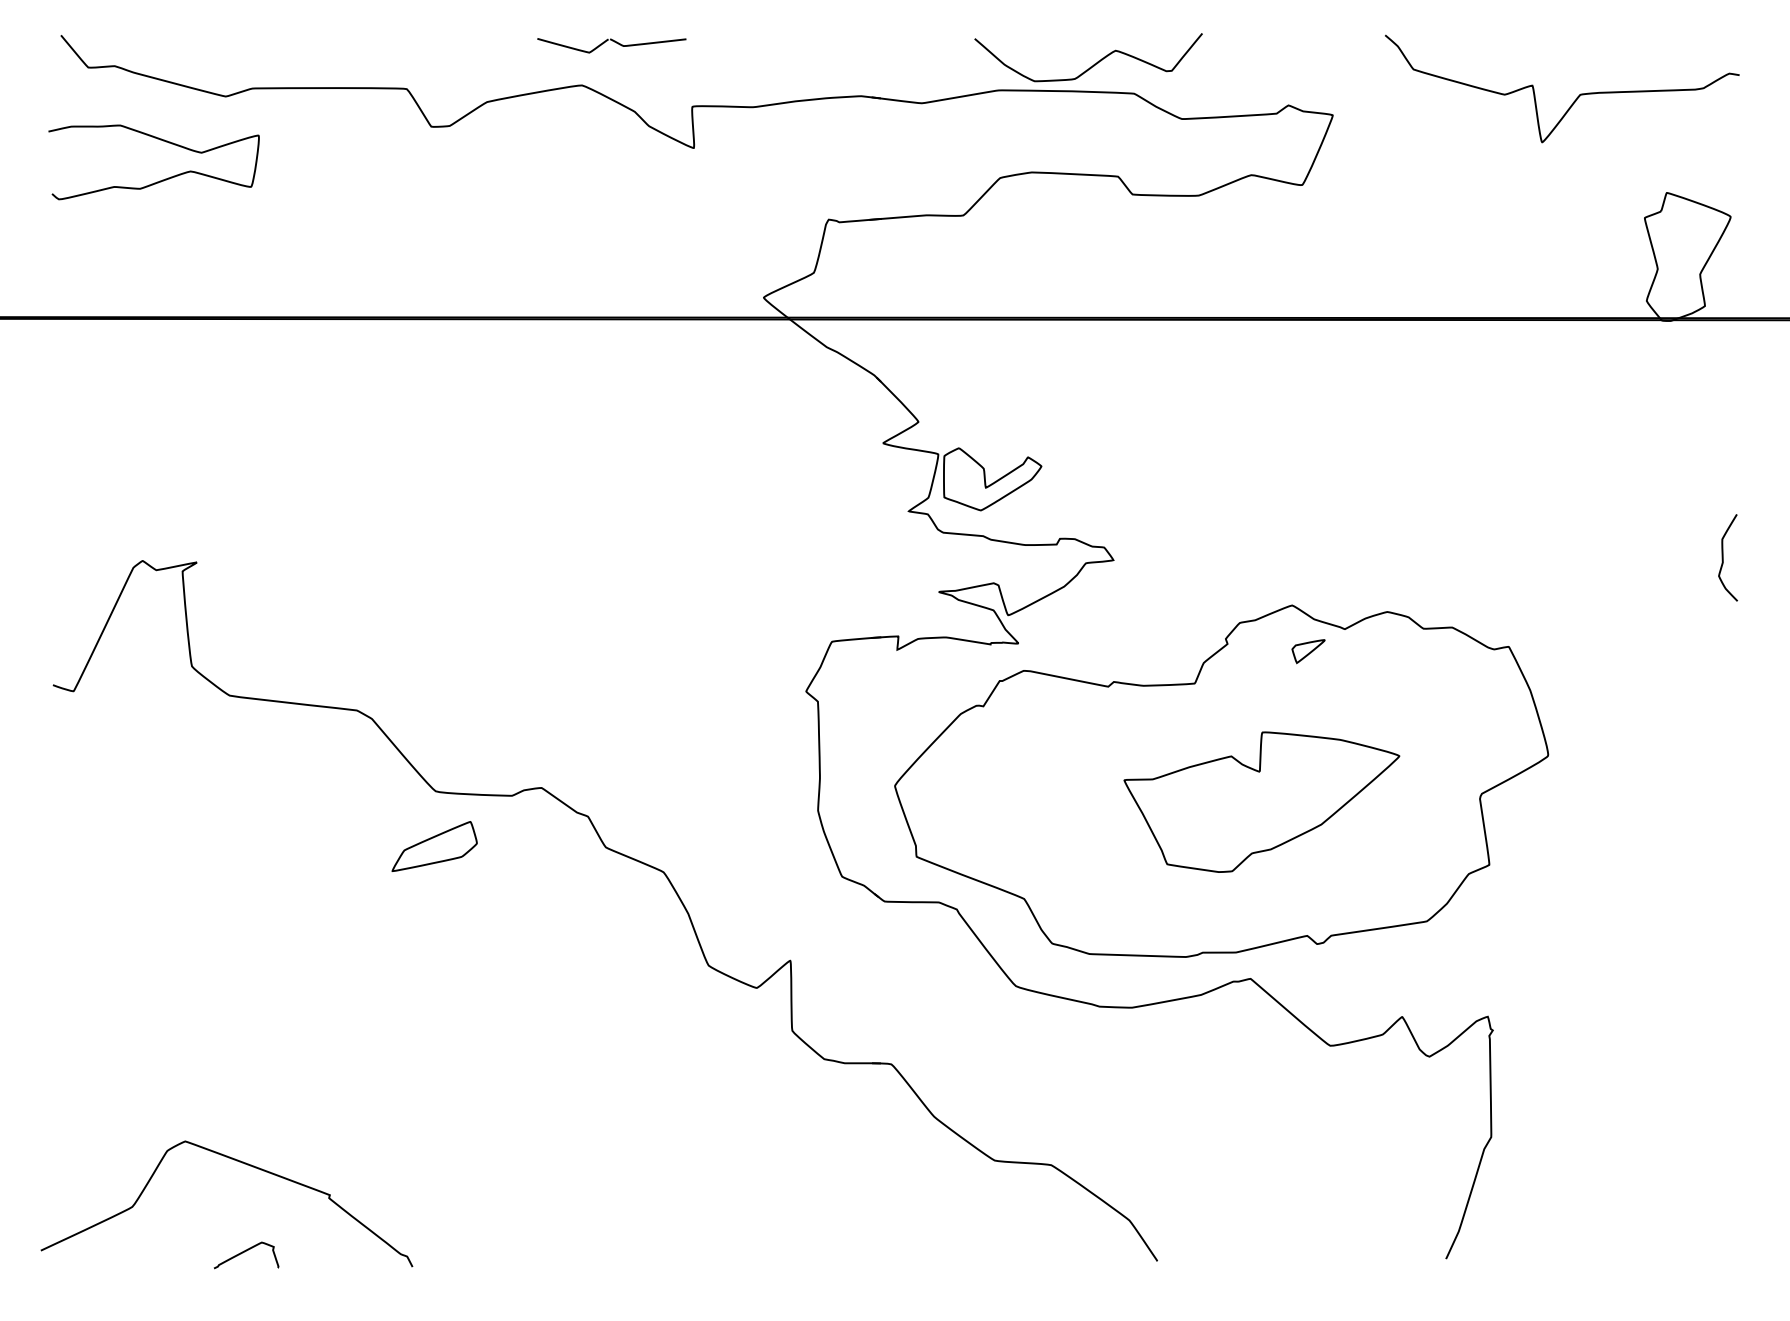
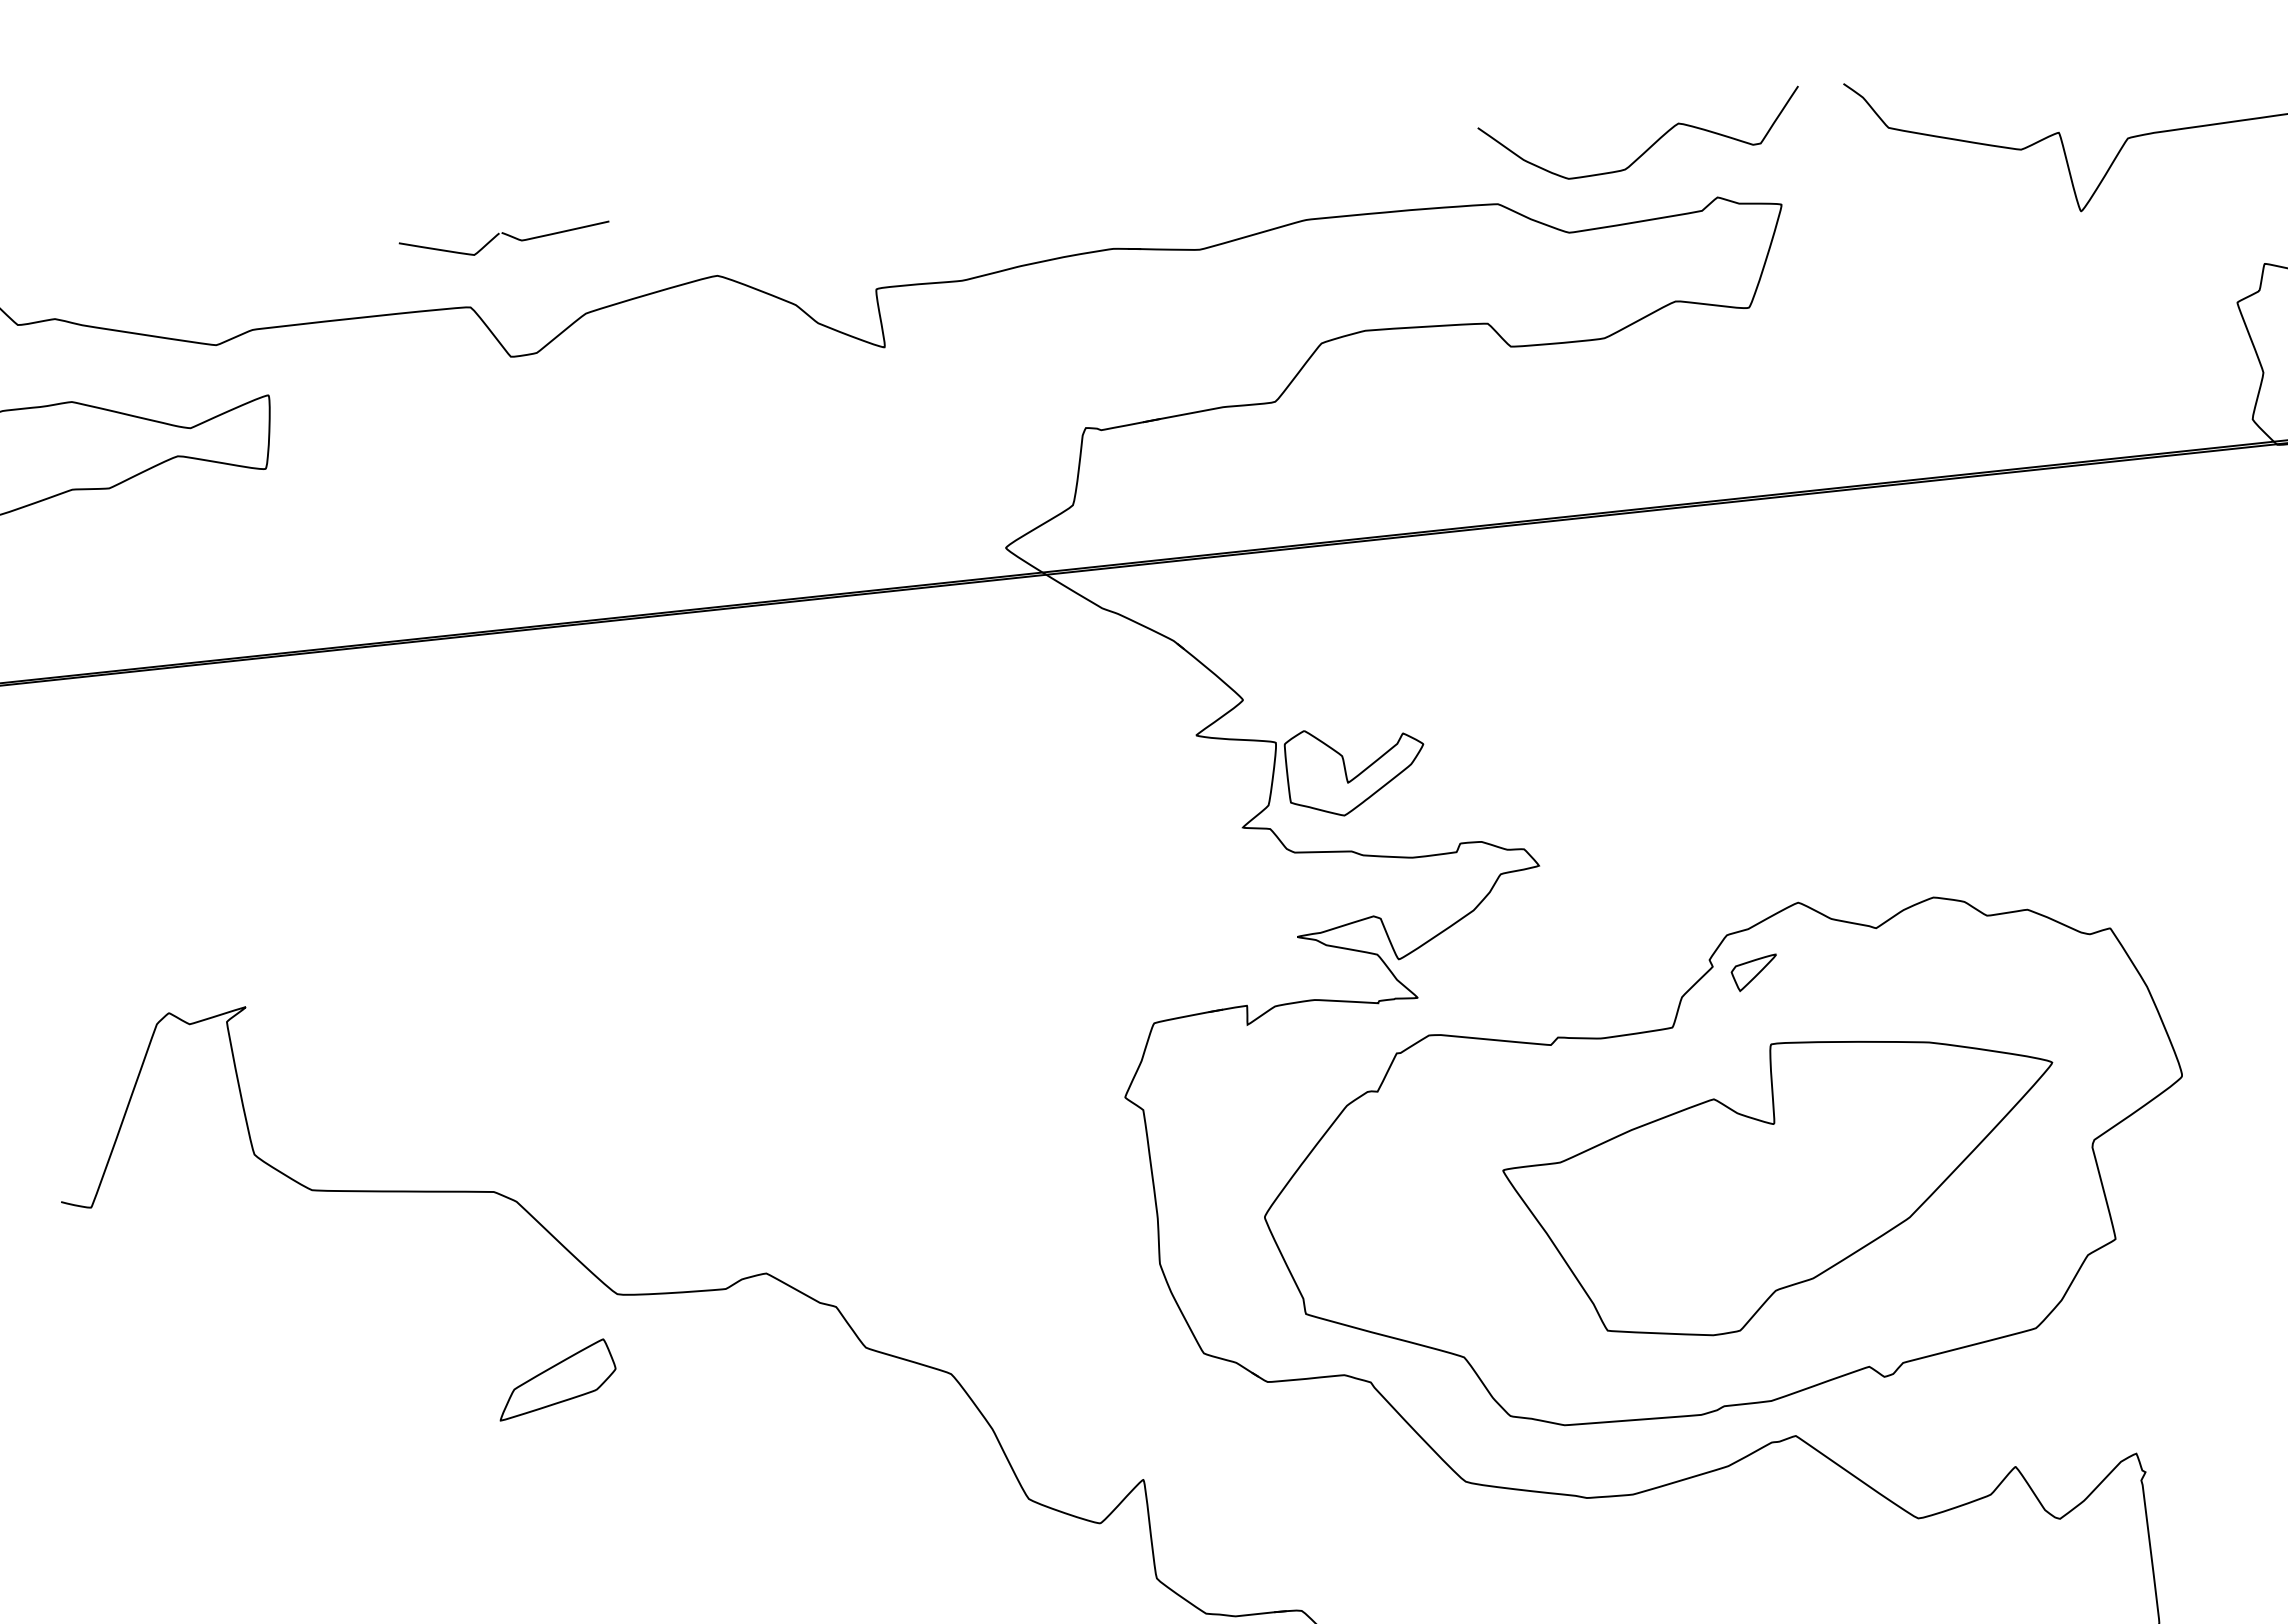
part: (611, 45) -> (504, 241), moved
curve: (1094, 63) -> (1650, 144), moved
part: (1308, 651) -> (1754, 973), moved
part: (1261, 801) -> (1784, 1184), size x1.43
part: (434, 846) -> (556, 1379), moved

